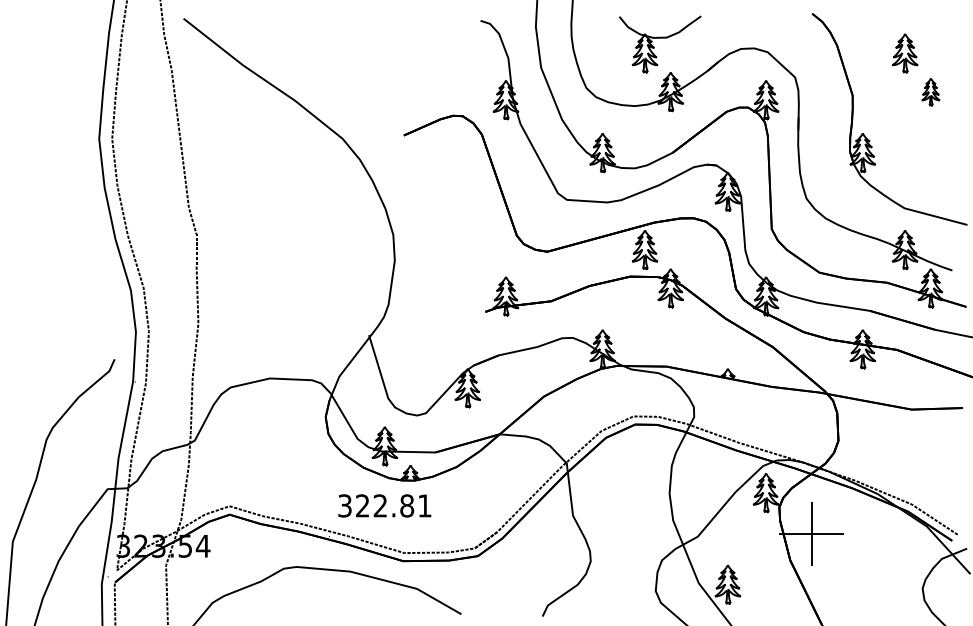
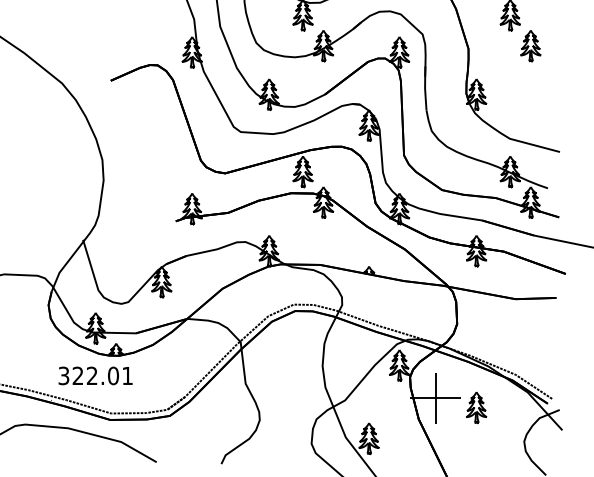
part: (930, 92) -> (530, 46), size x1.43
text: (407, 505) -> (113, 375), 322.81 -> 322.01
part: (862, 545) -> (476, 407), added

